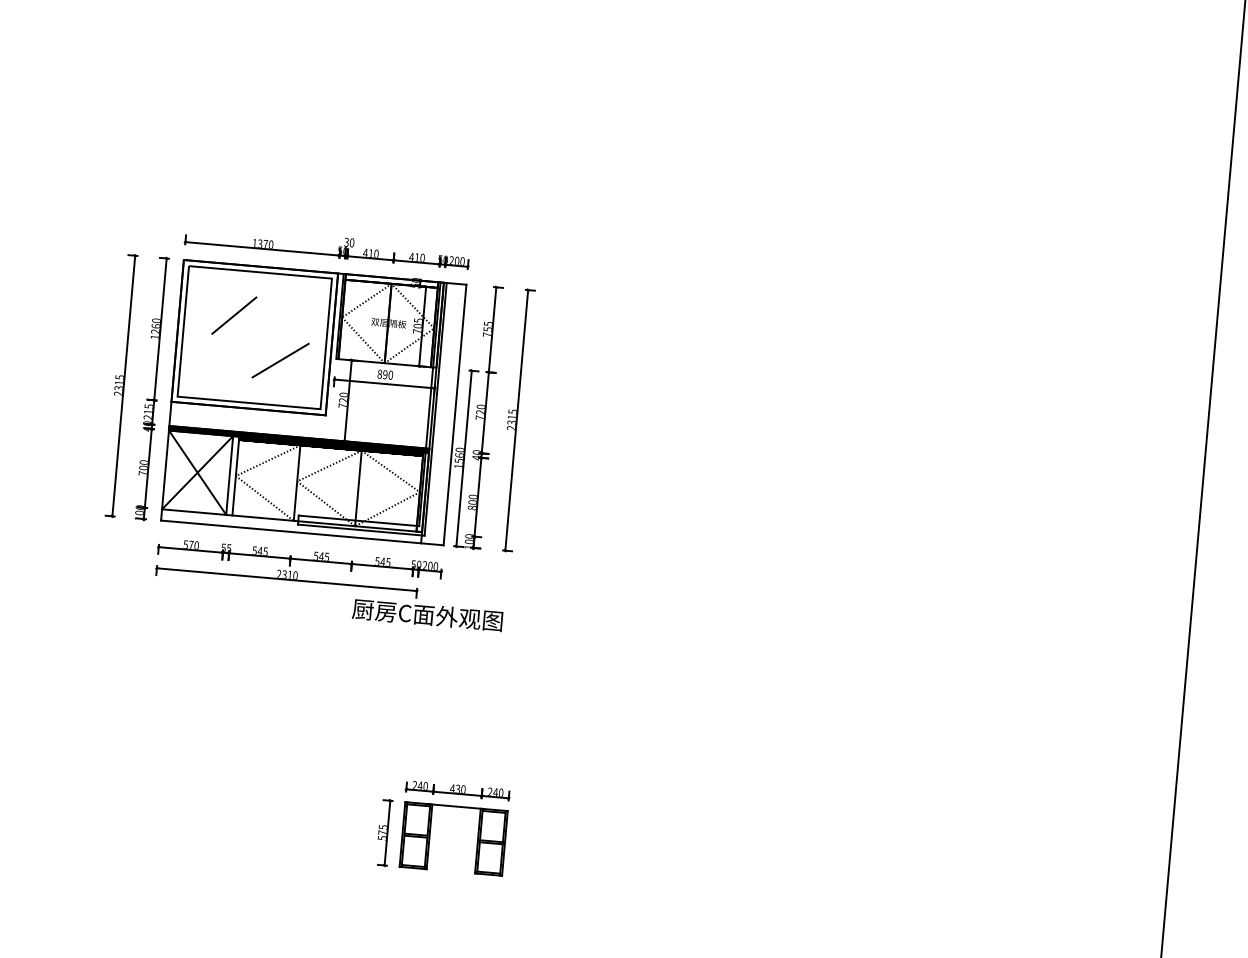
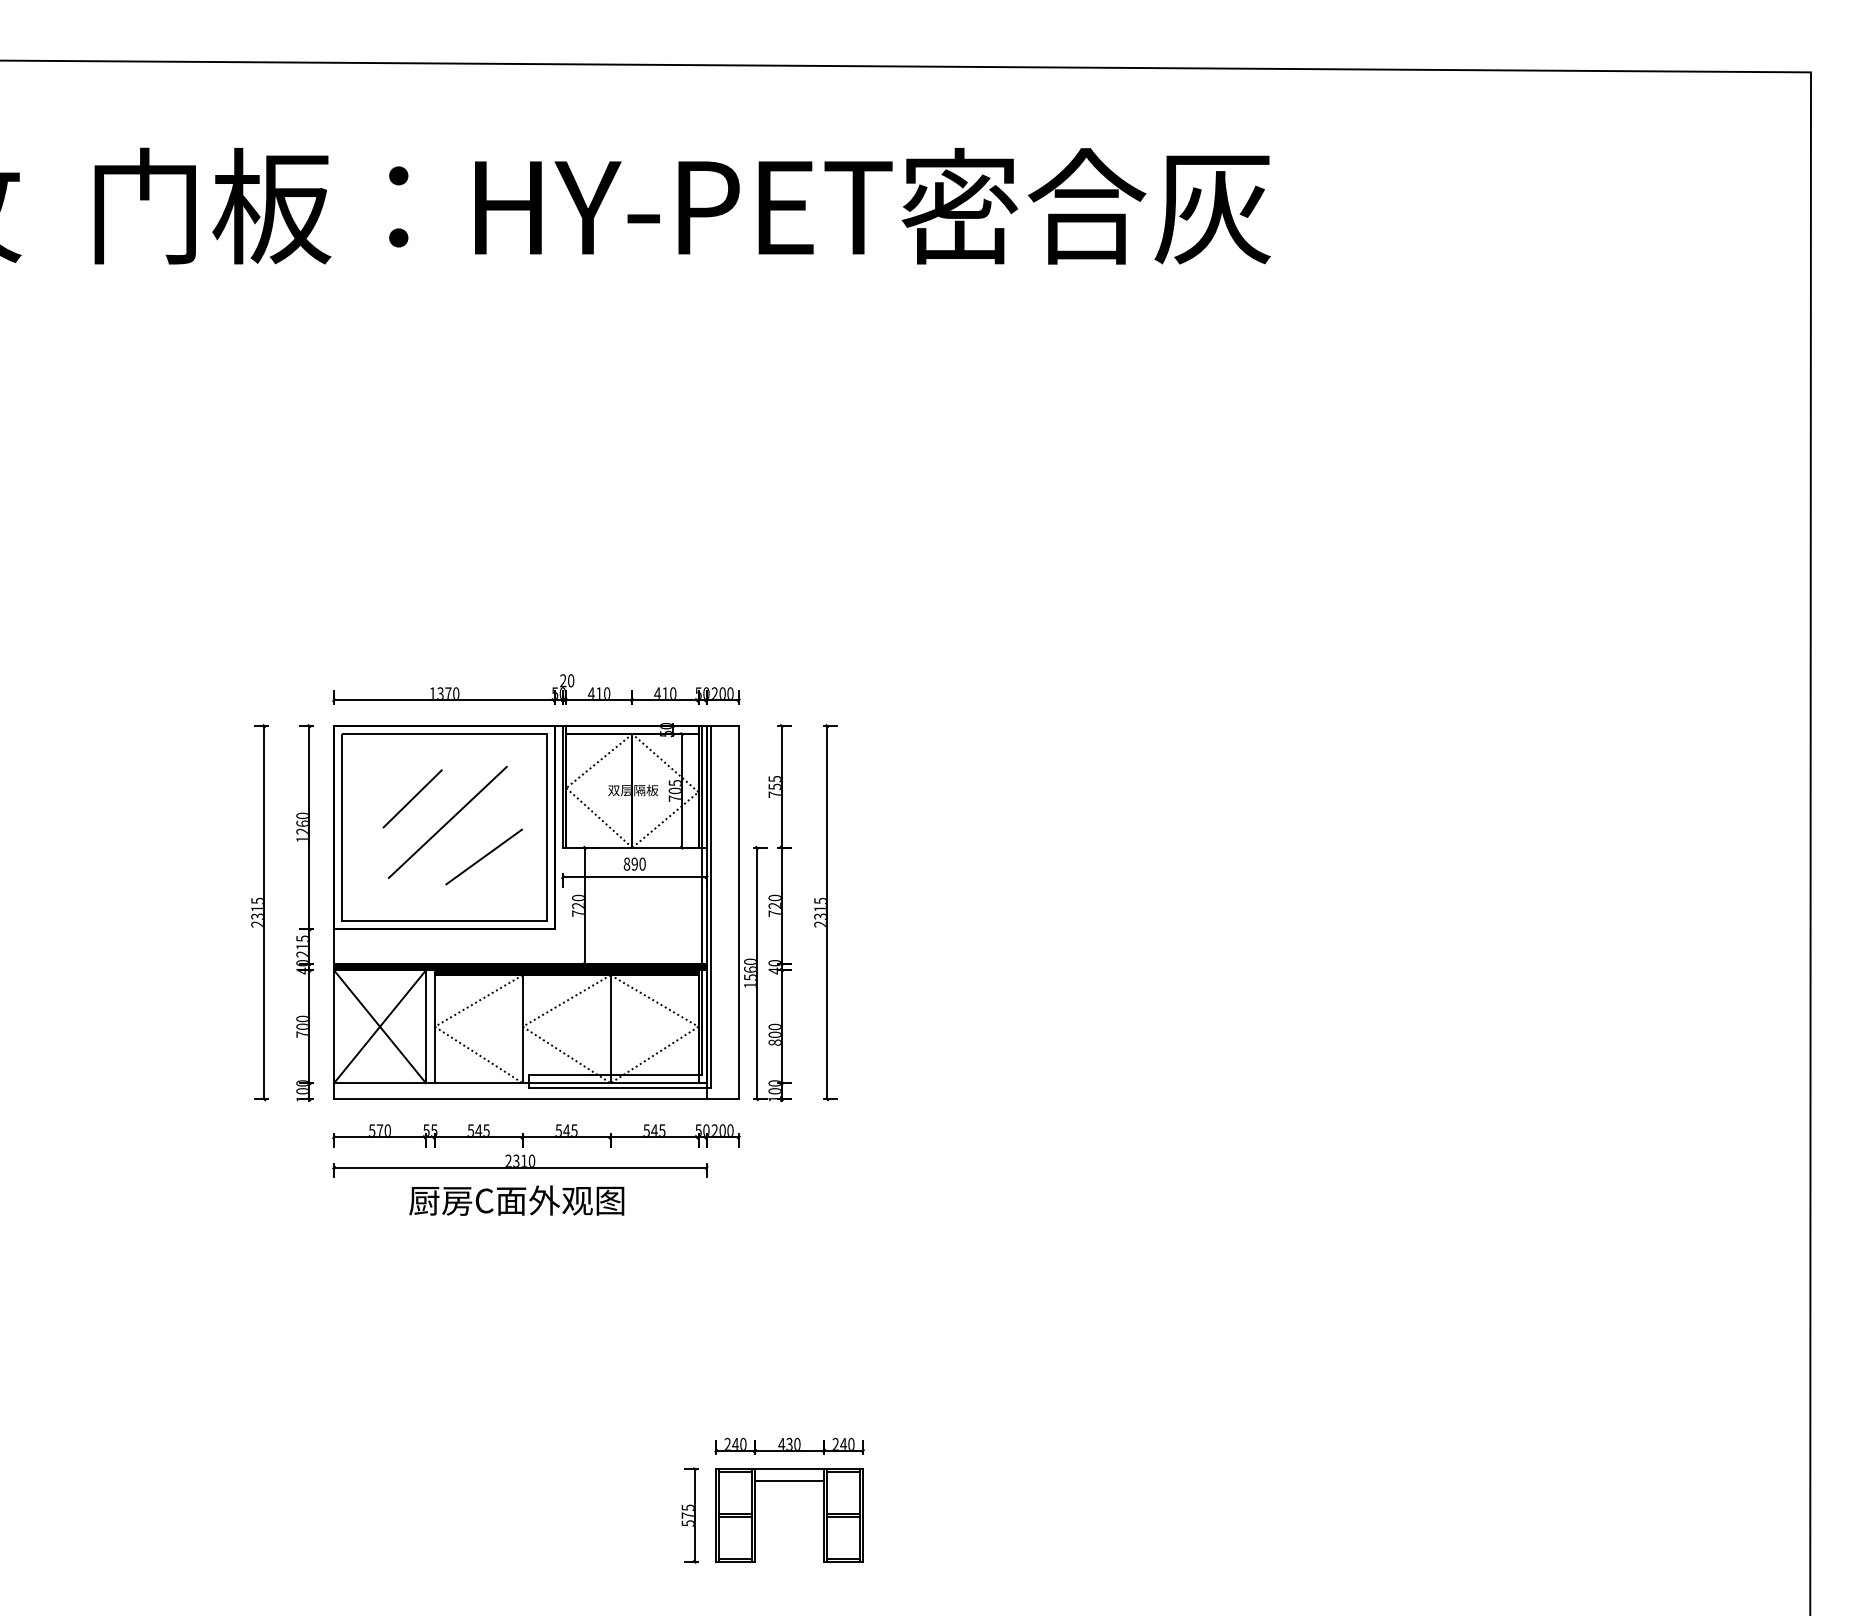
text: (346, 242) -> (563, 681), 30 -> 20
line: (257, 333) -> (447, 821), added
text: (427, 615) -> (516, 1200), moved
line: (455, 814) -> (789, 1480), added

